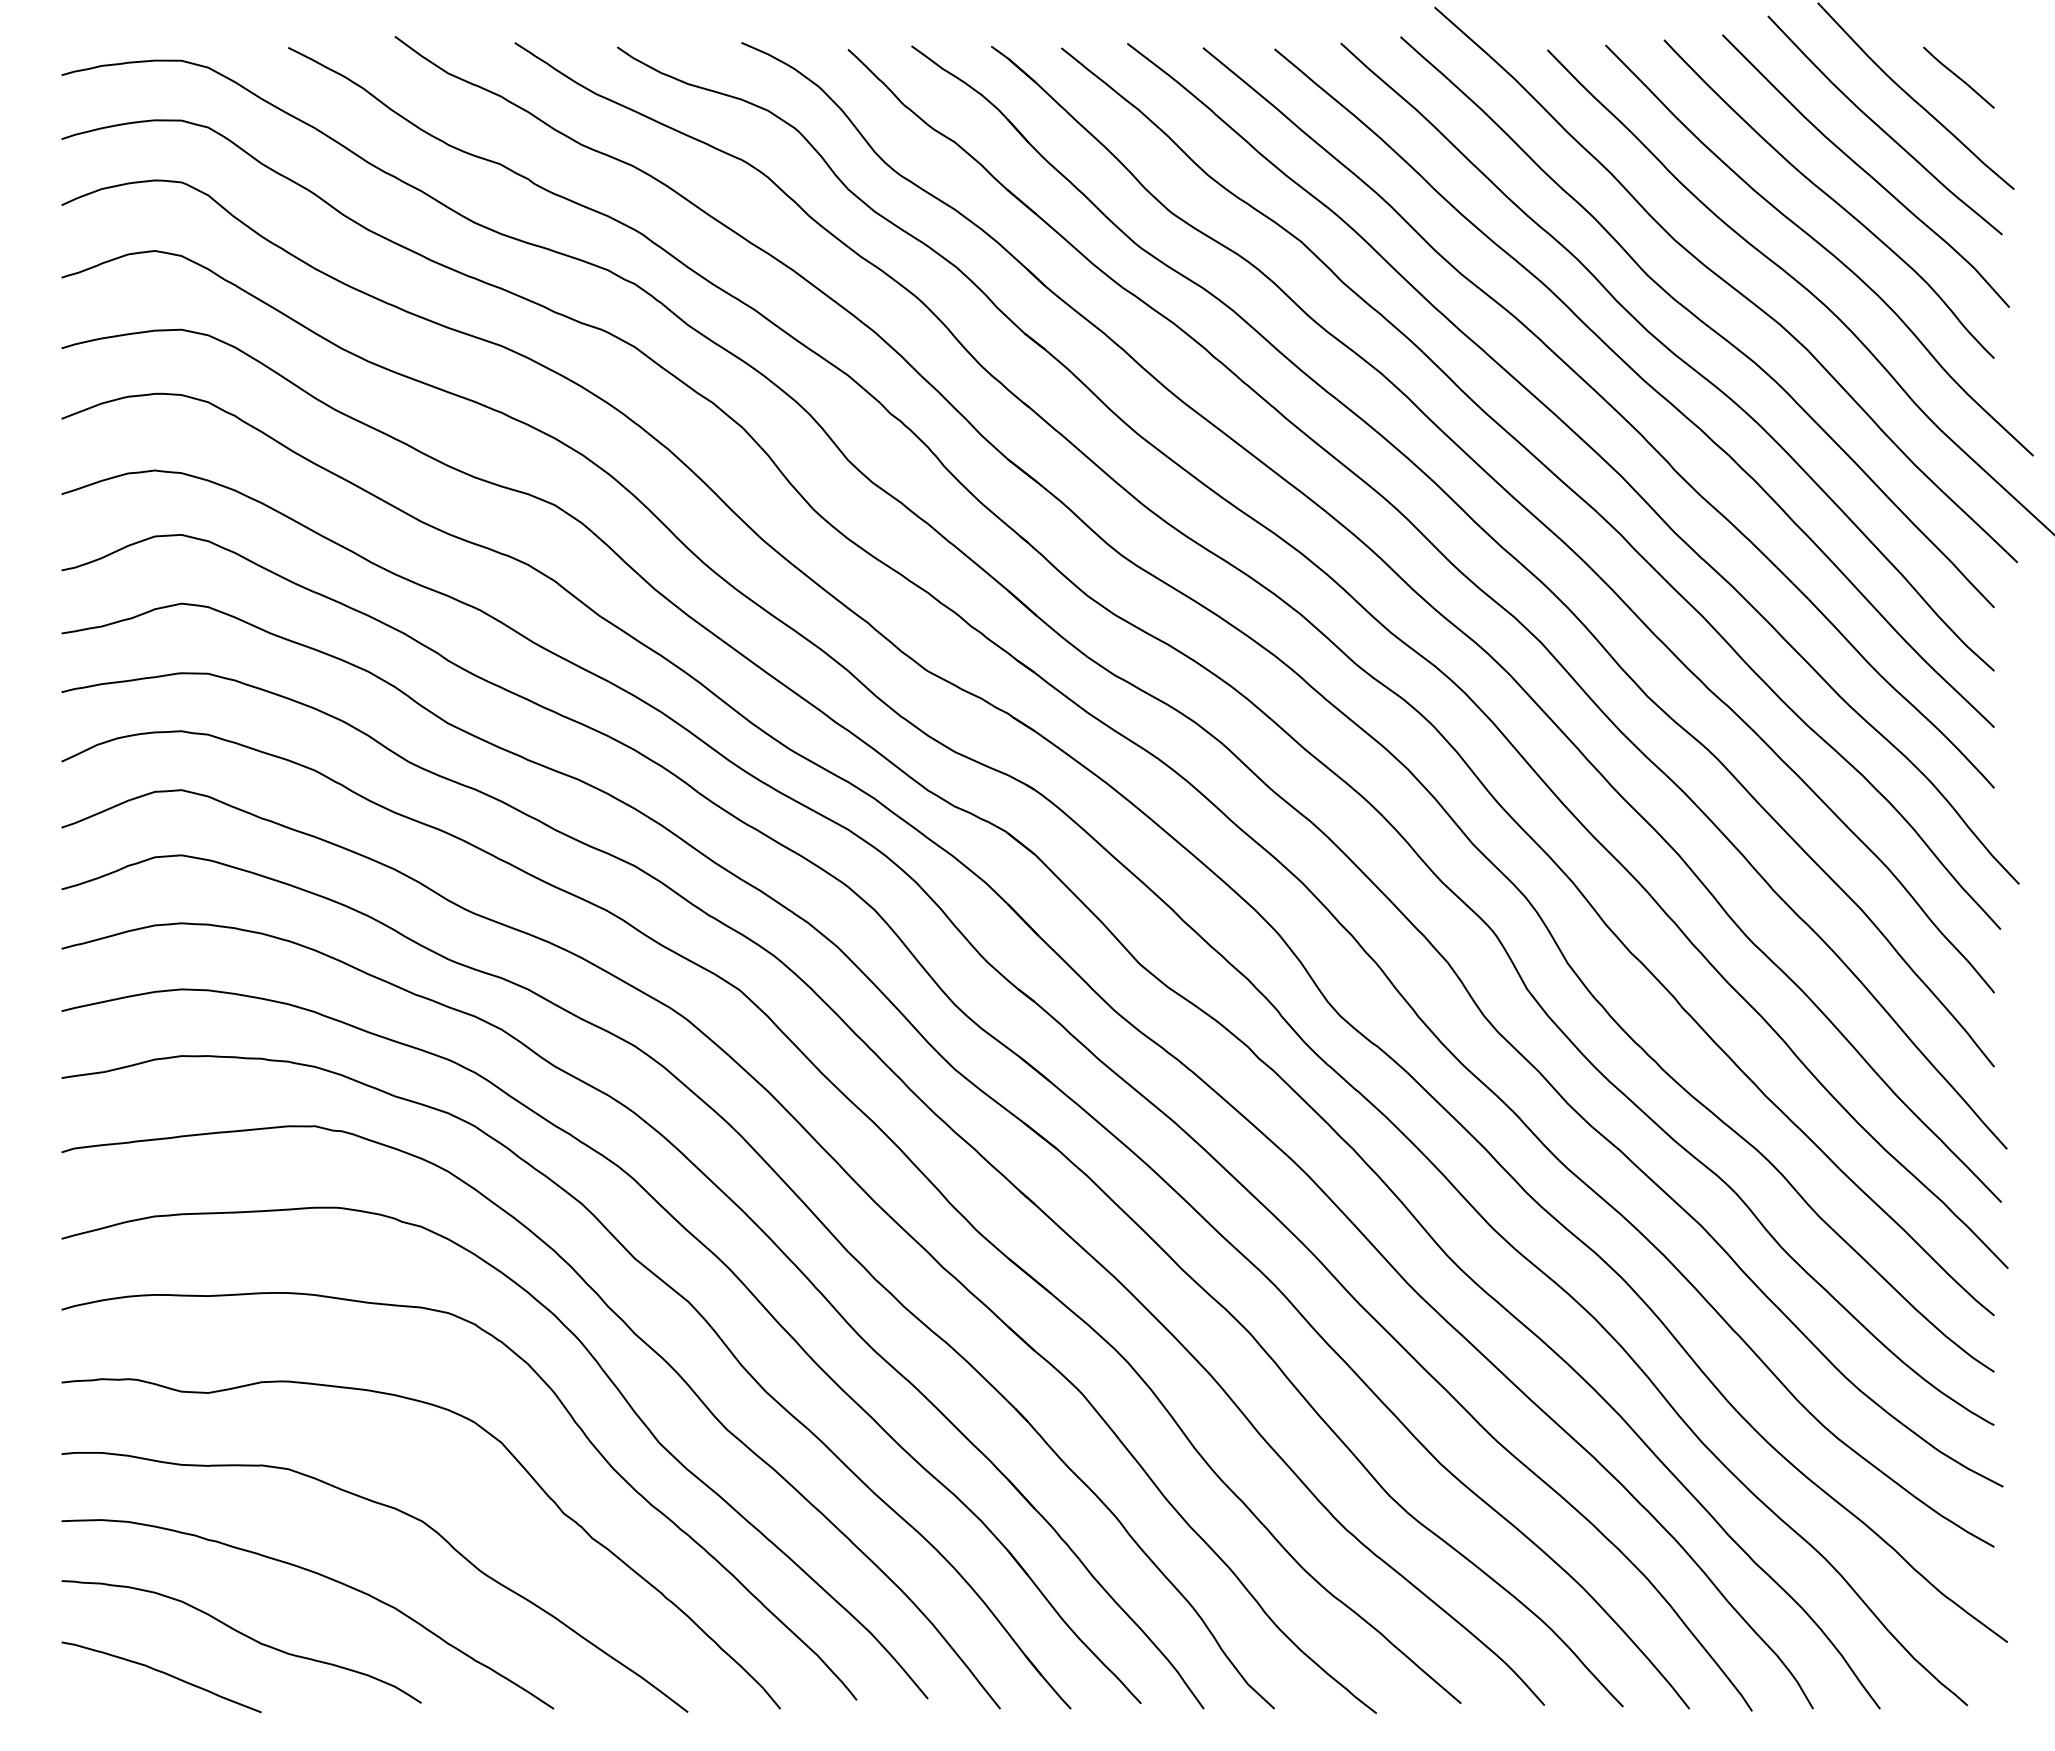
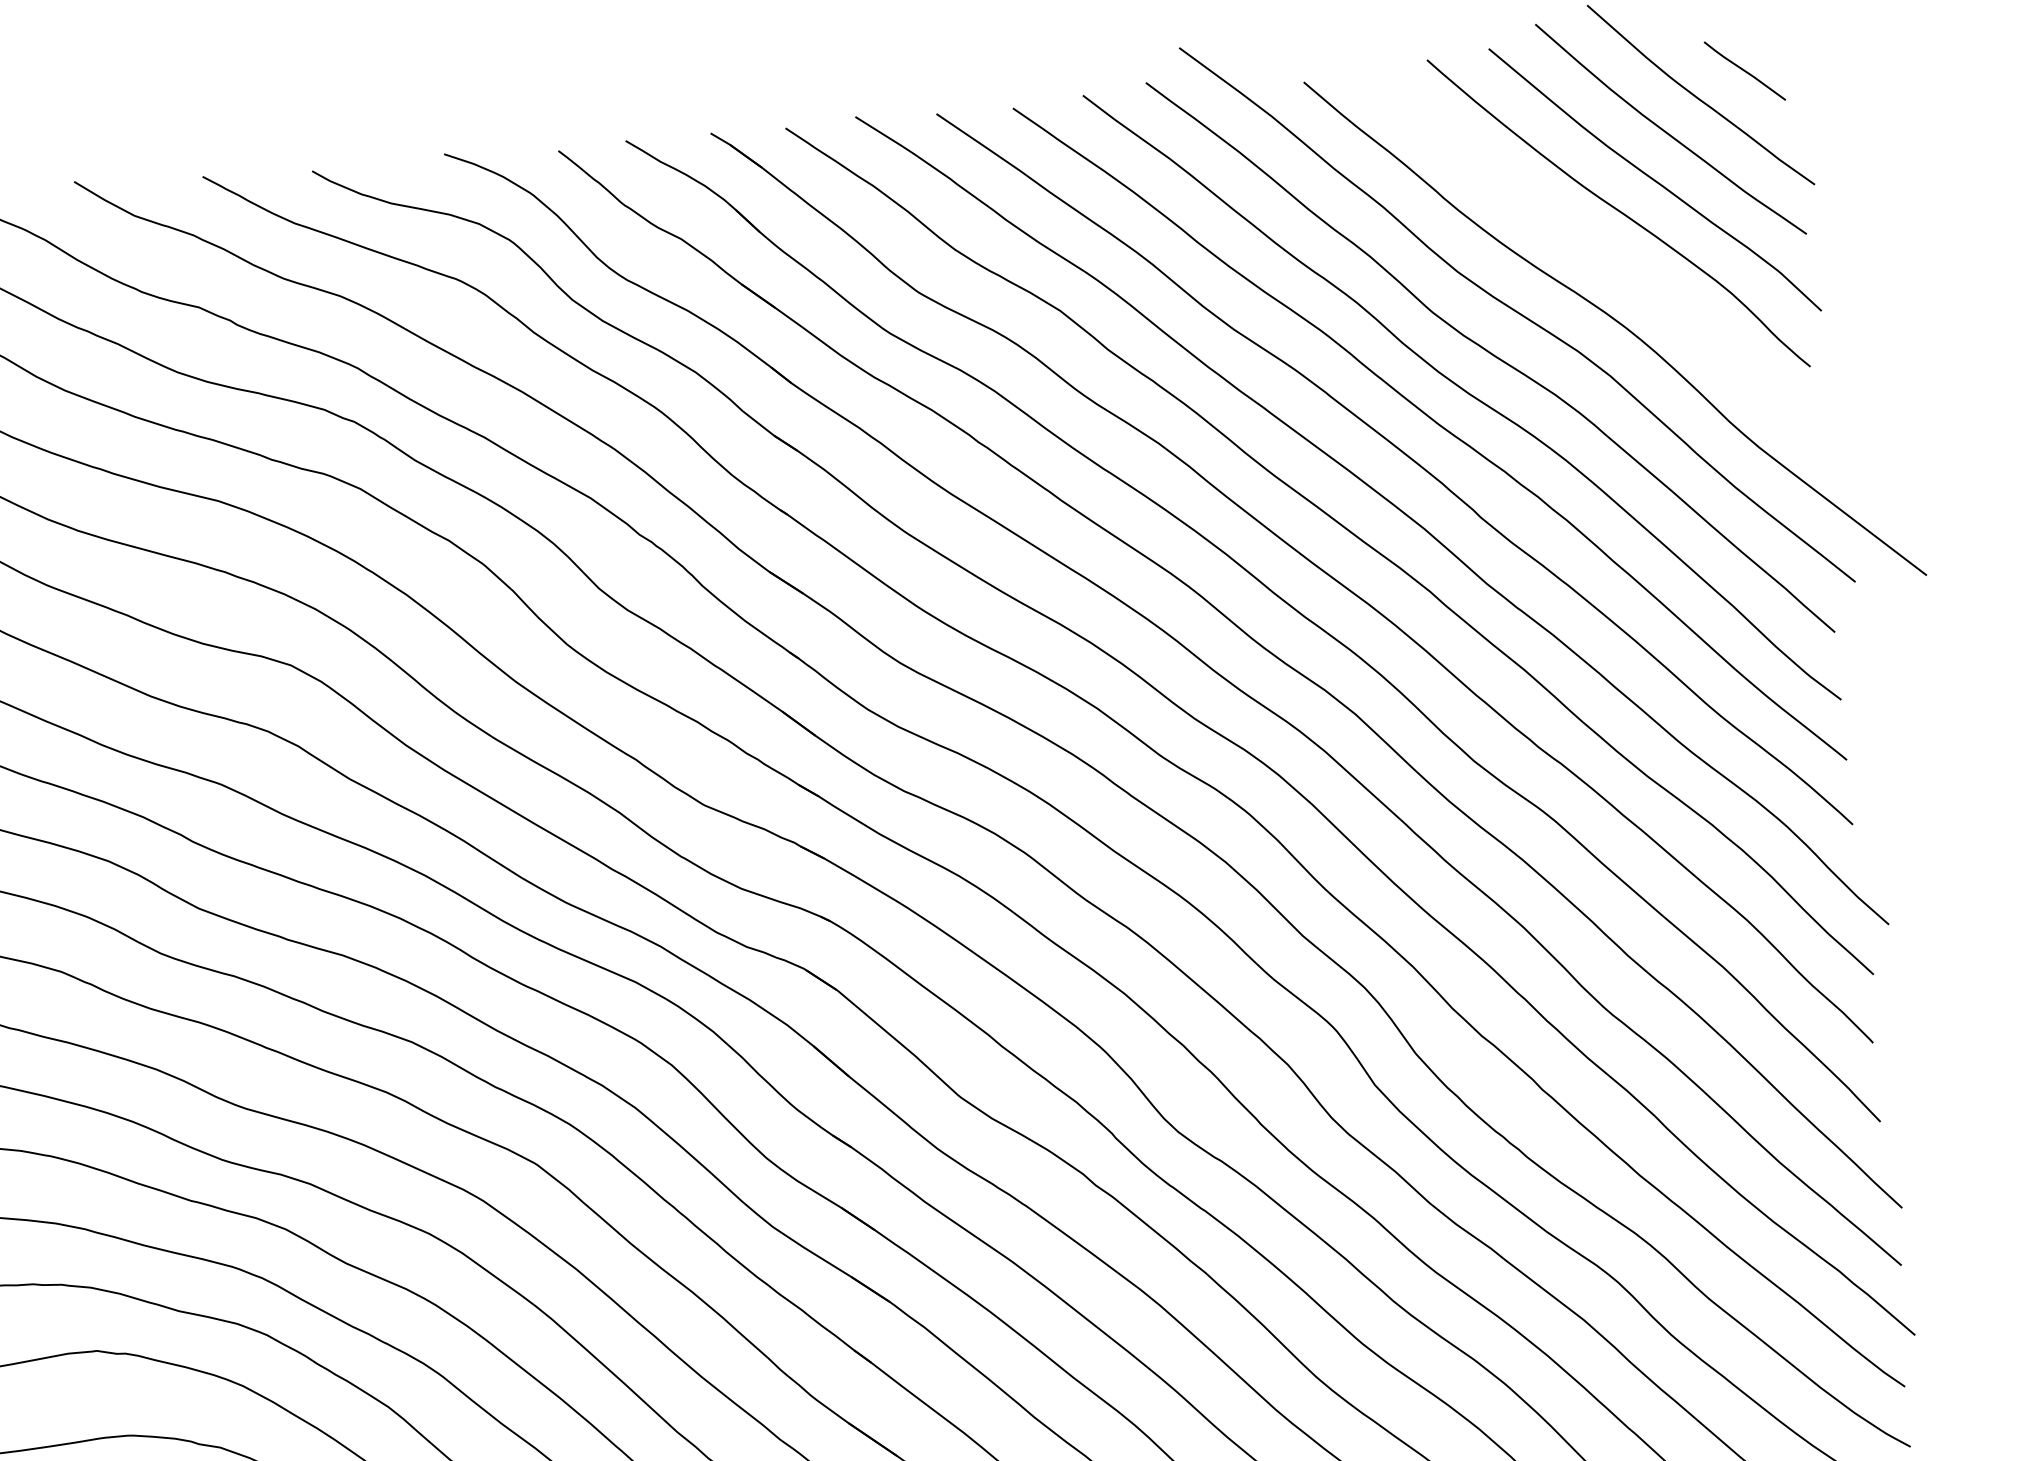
curve: (1822, 247) -> (1616, 265), removed

